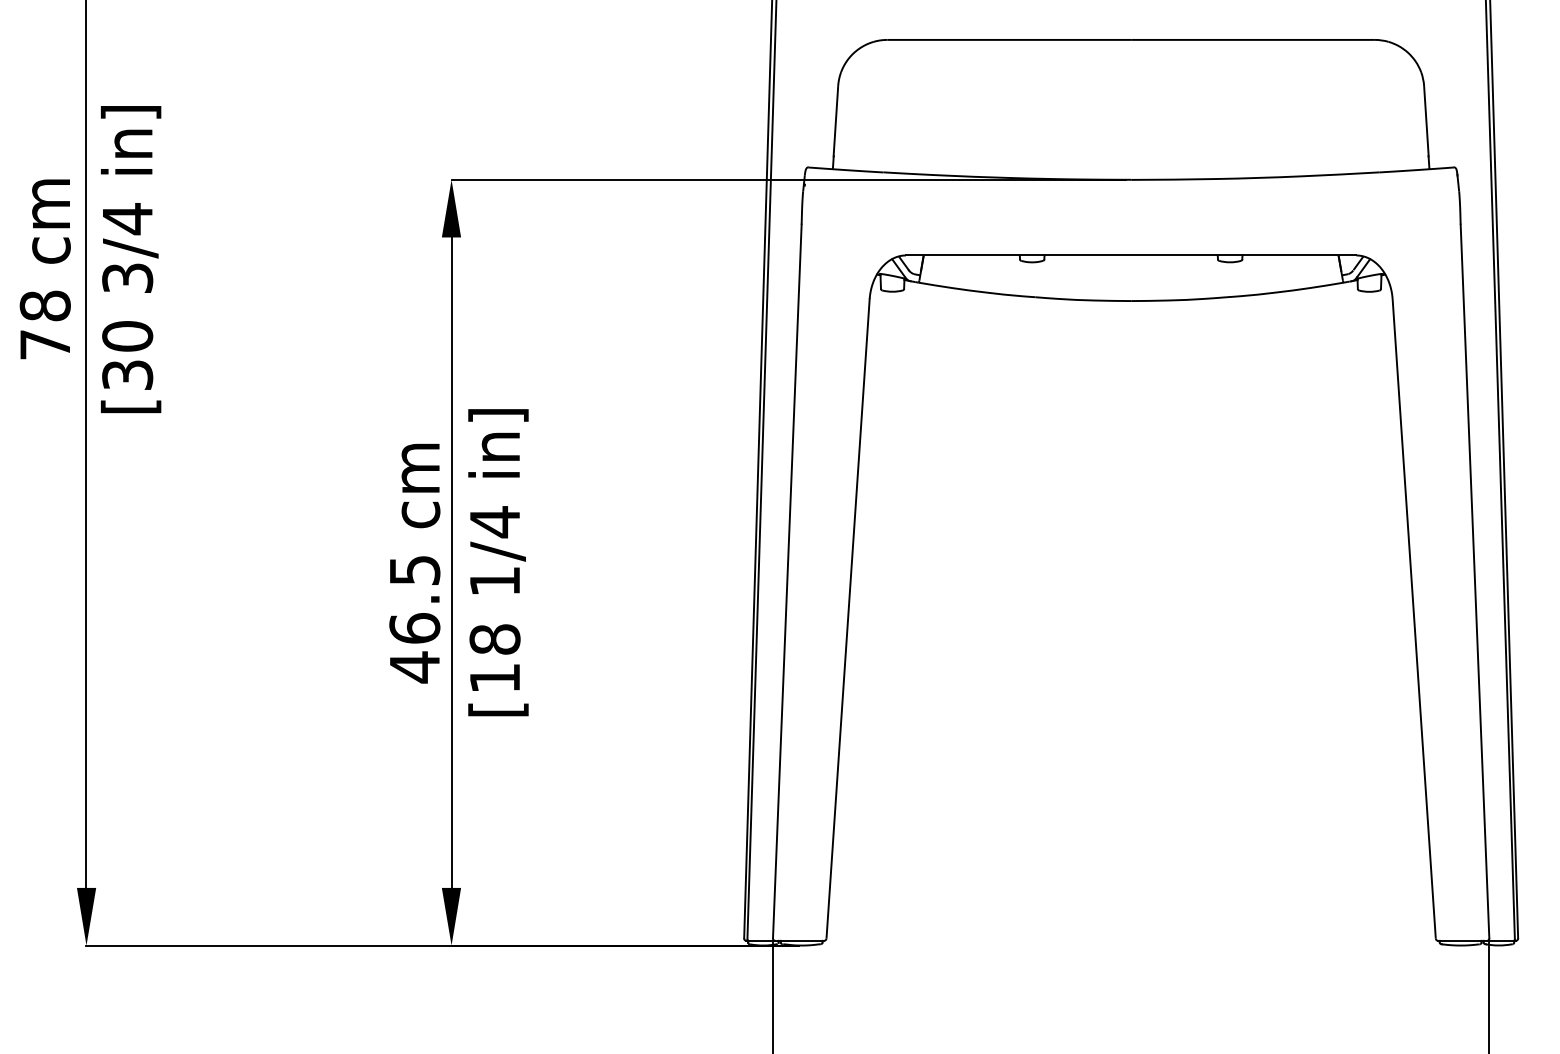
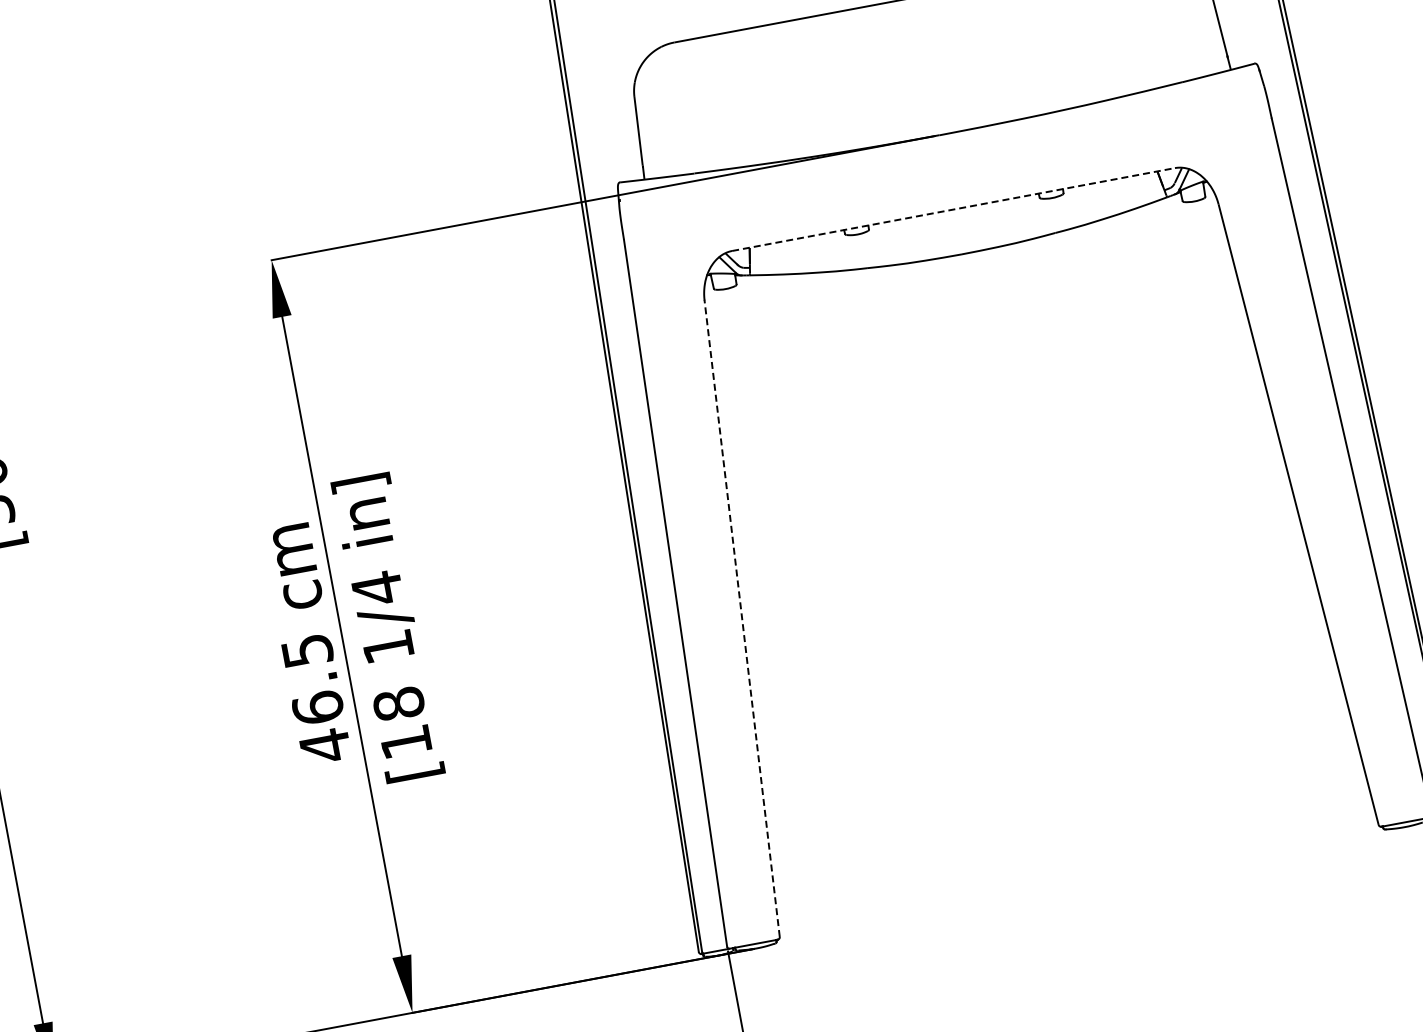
line: (1131, 255) -> (953, 209), solid -> dashed
line: (848, 617) -> (742, 617), solid -> dashed

